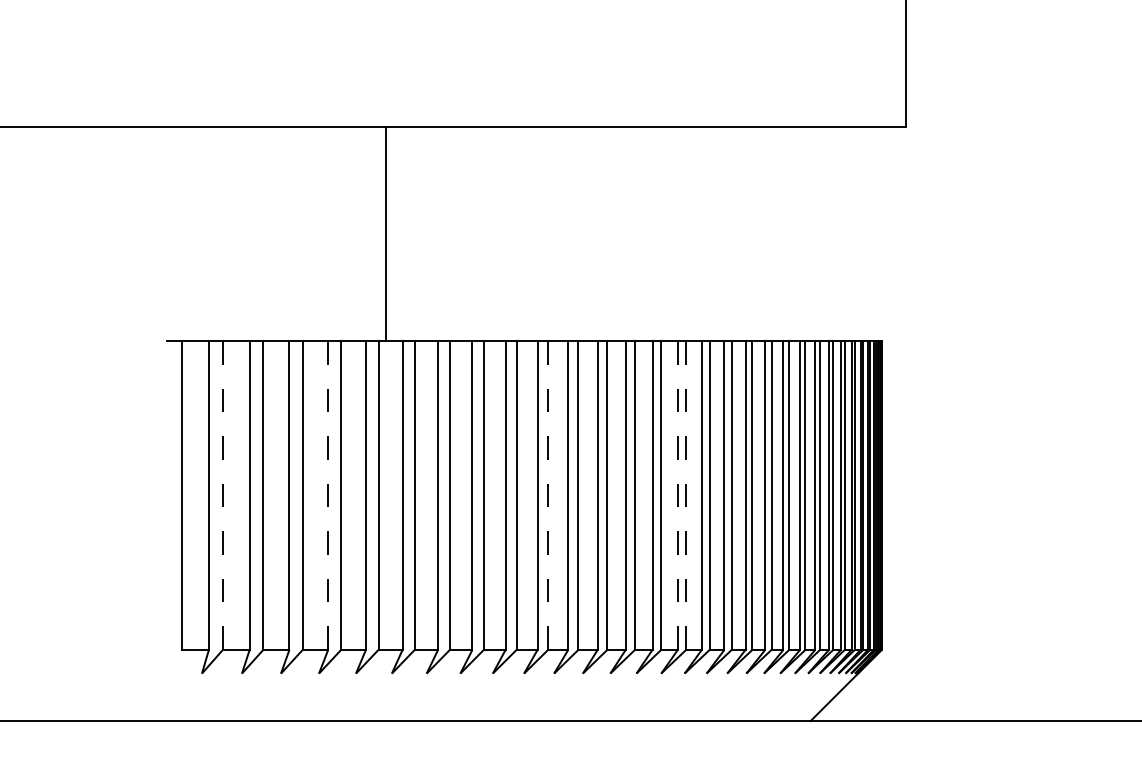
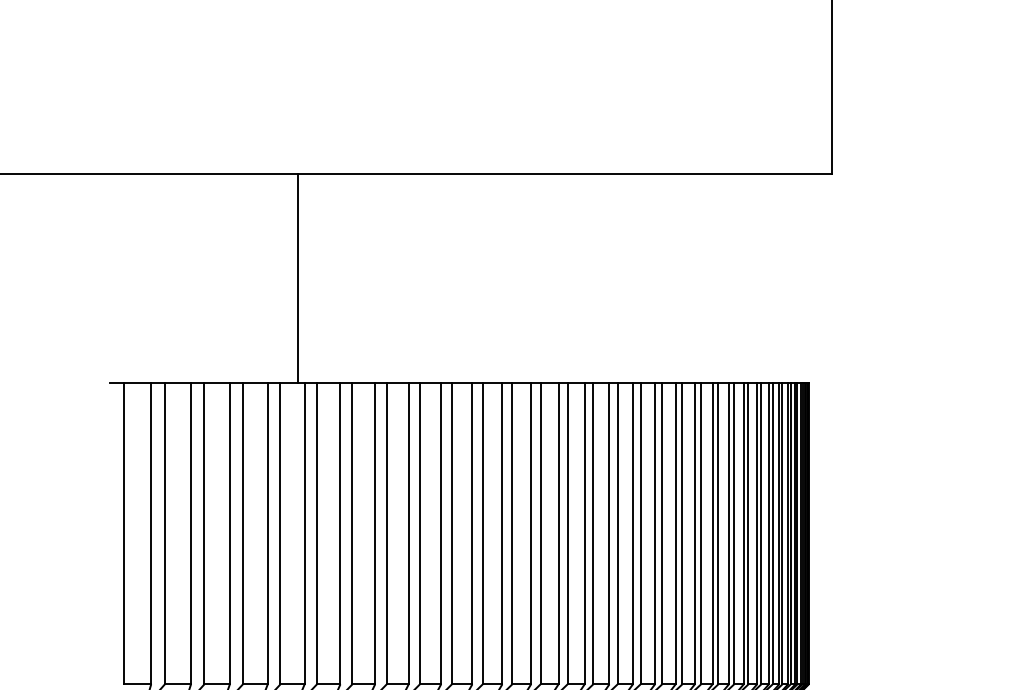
line: (386, 234) -> (298, 278), moved
line: (328, 494) -> (268, 532), dashed -> solid
line: (677, 494) -> (609, 532), dashed -> solid
line: (222, 495) -> (164, 533), dashed -> solid
line: (548, 495) -> (483, 533), dashed -> solid
line: (686, 495) -> (617, 533), dashed -> solid

